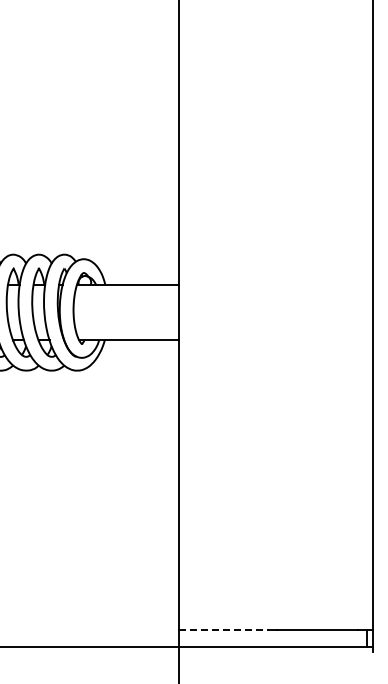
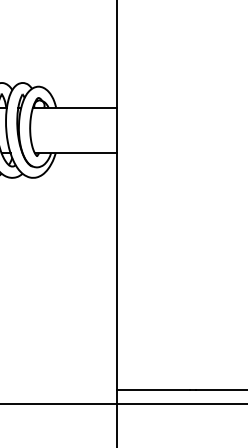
line: (224, 630) -> (153, 390), dashed -> solid

